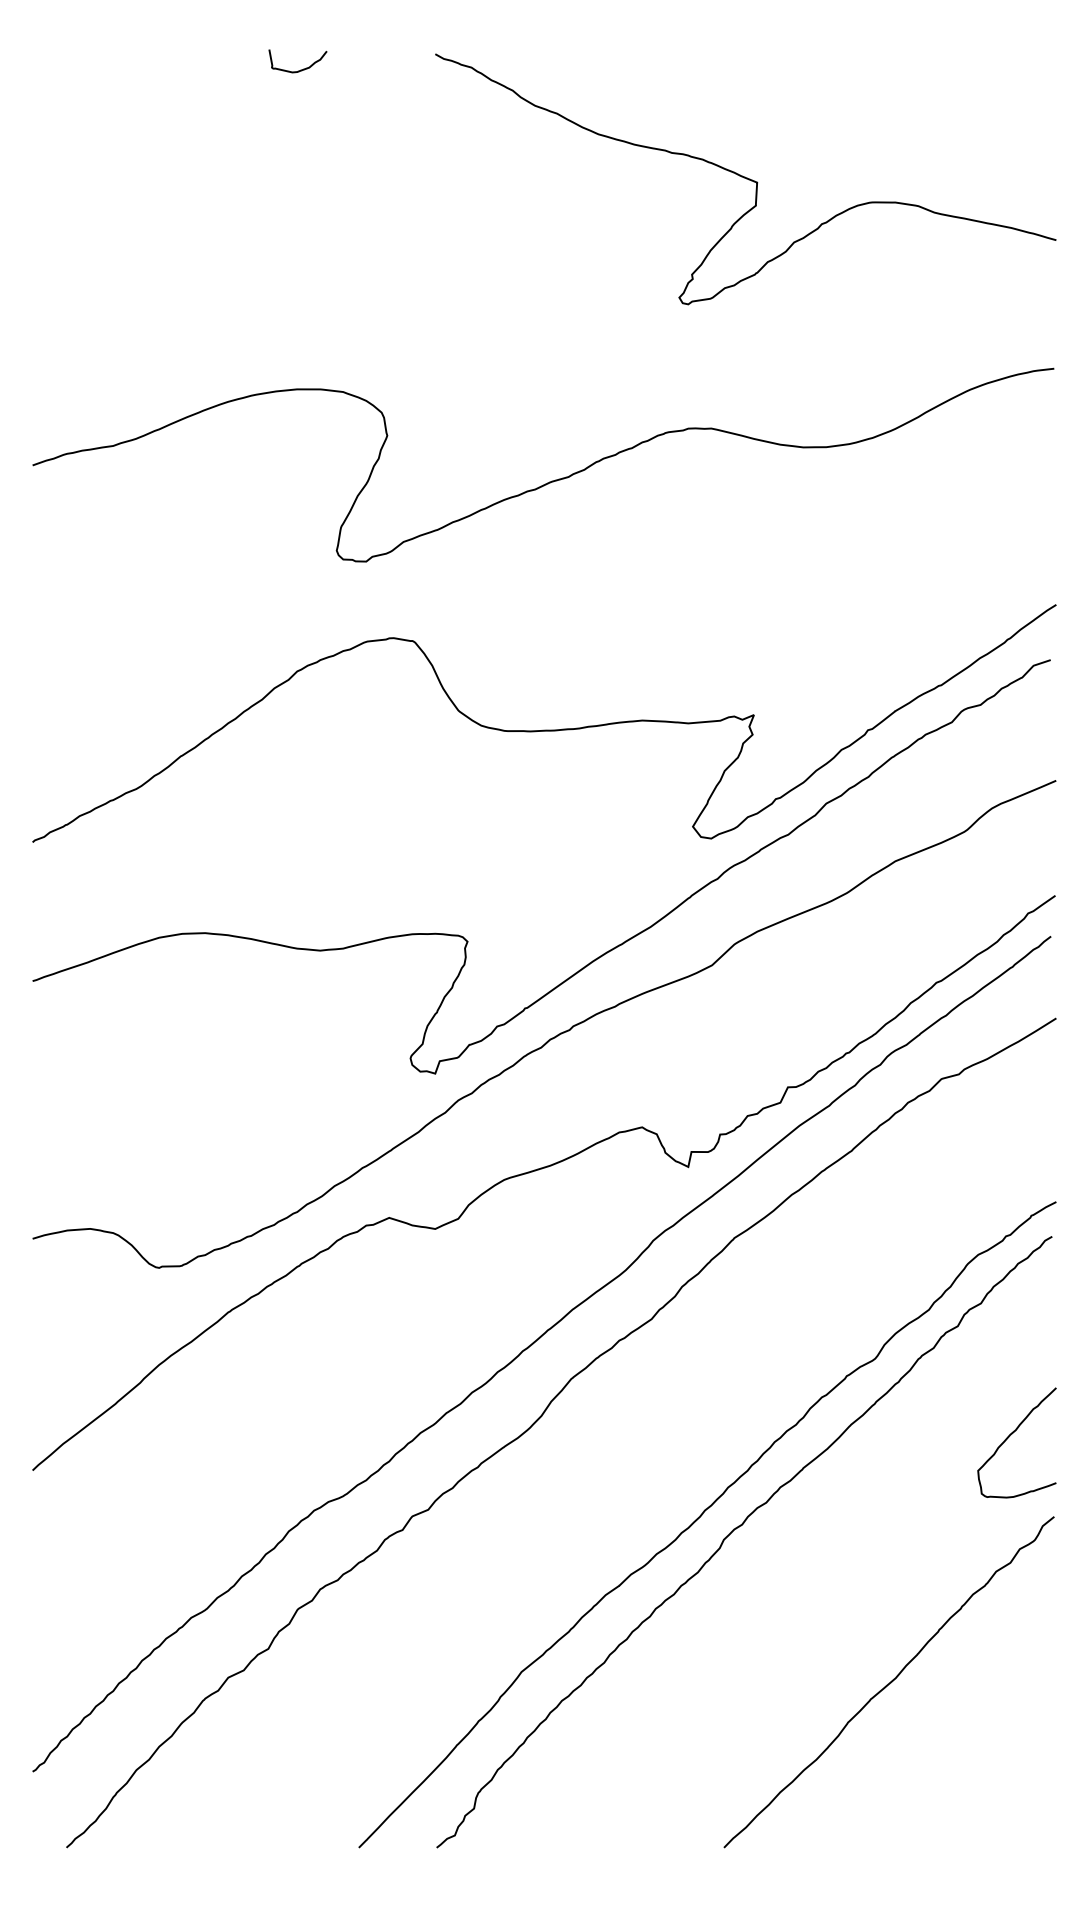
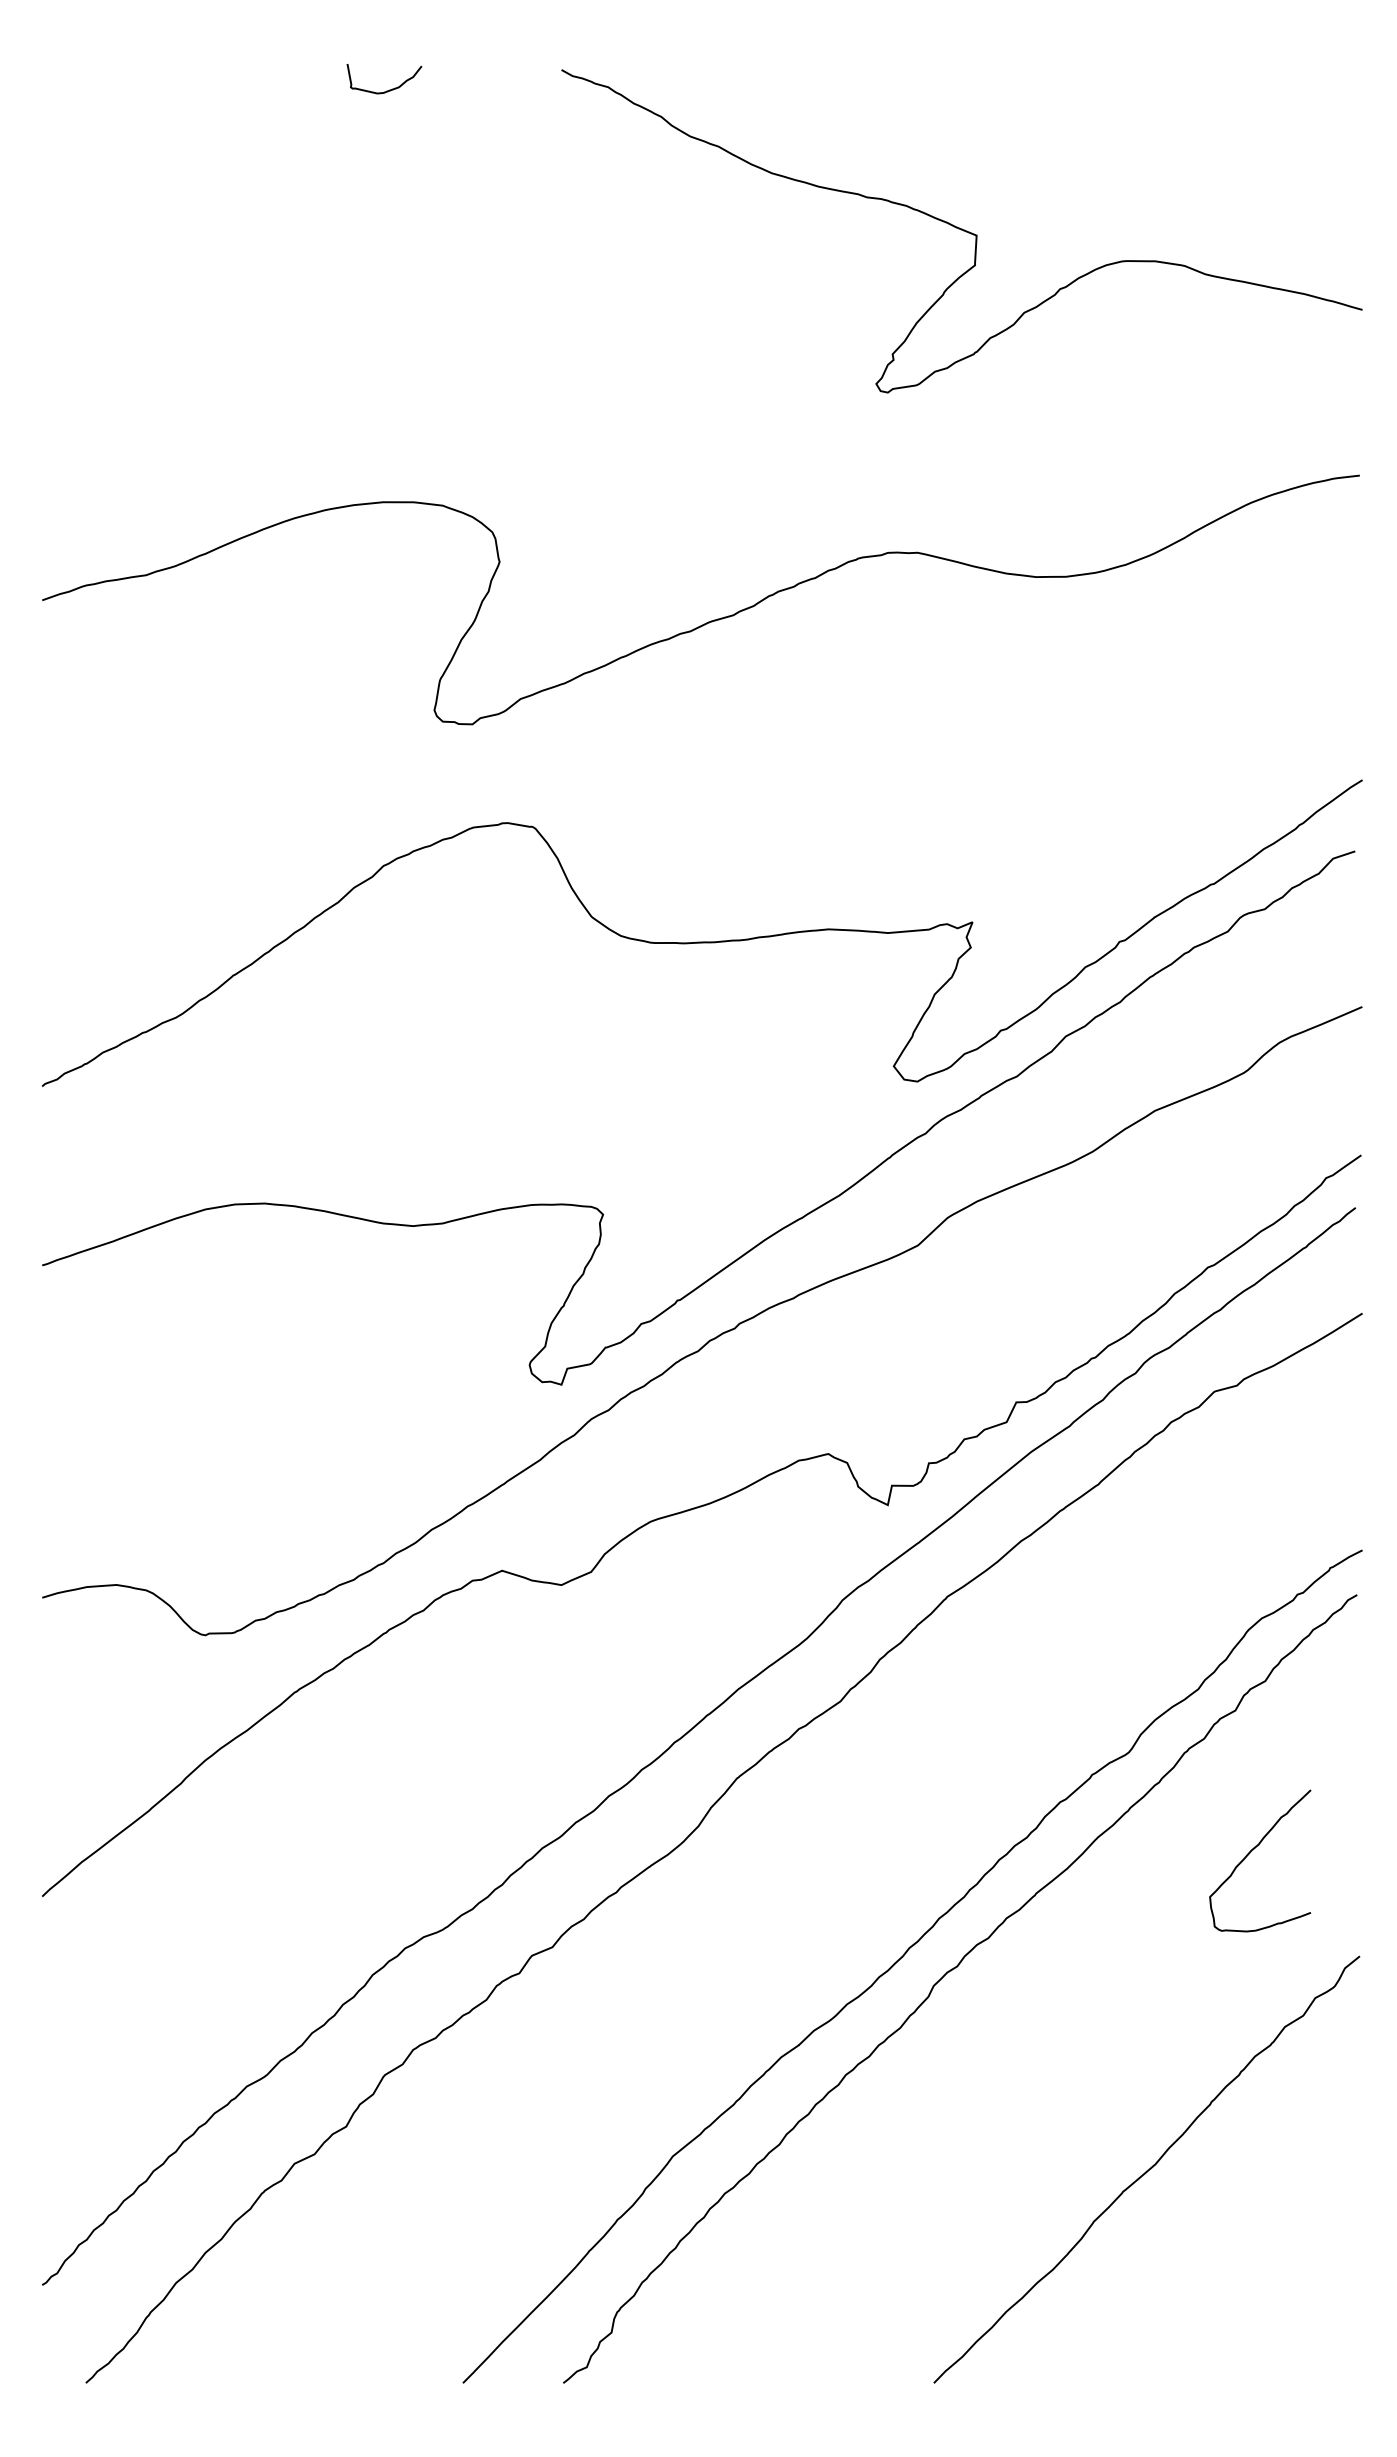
curve: (1010, 1436) -> (1251, 1852), moved

